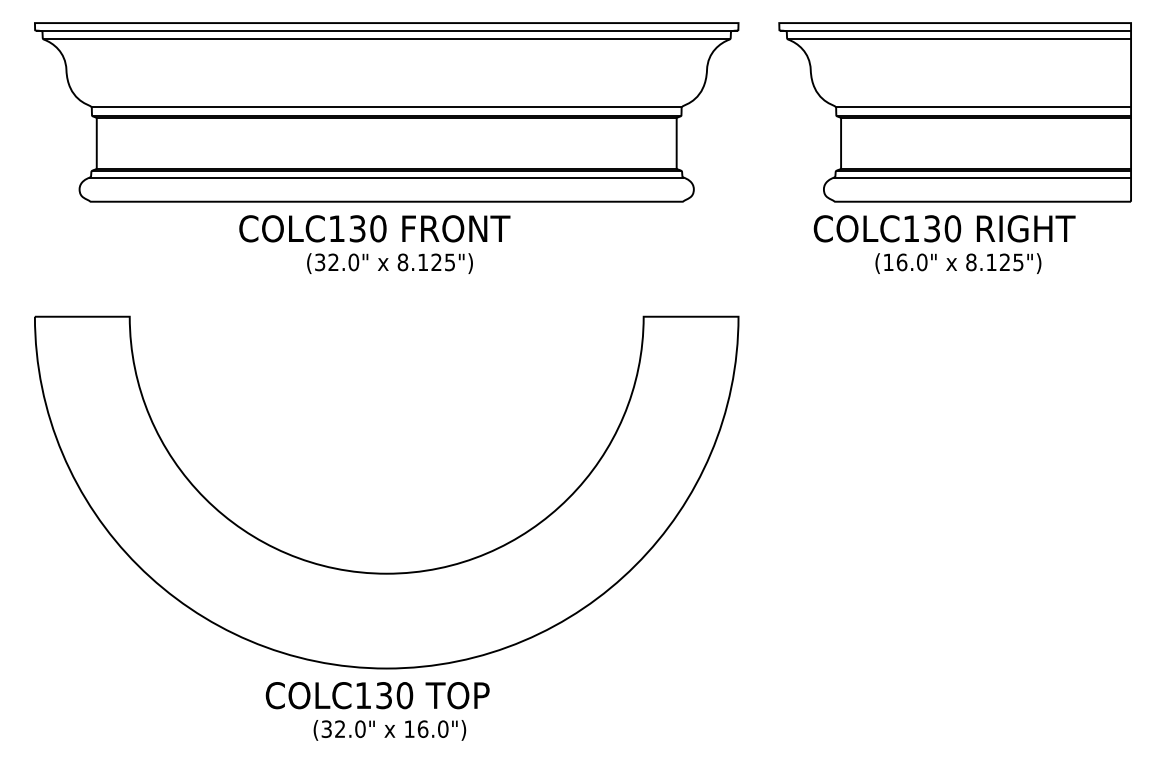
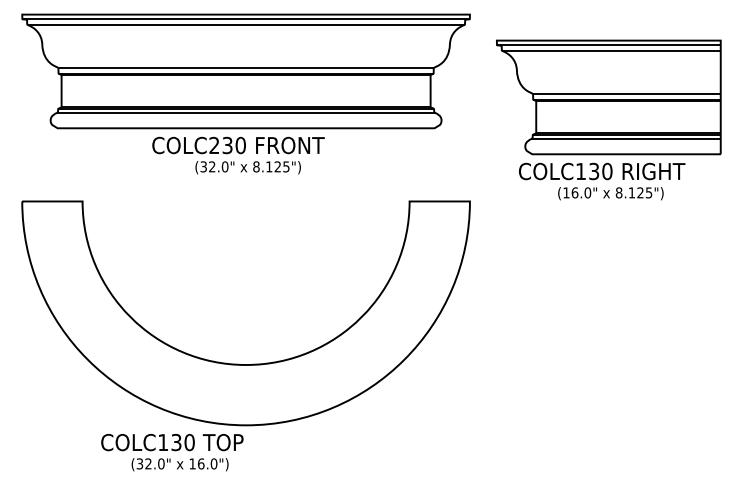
part: (954, 147) -> (608, 119), moved
text: (337, 227) -> (214, 144), COLC130 -> COLC230
text: (377, 711) -> (172, 452), moved

